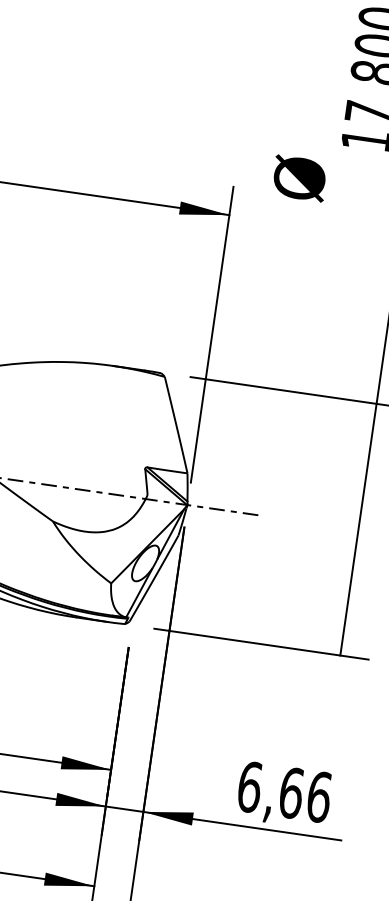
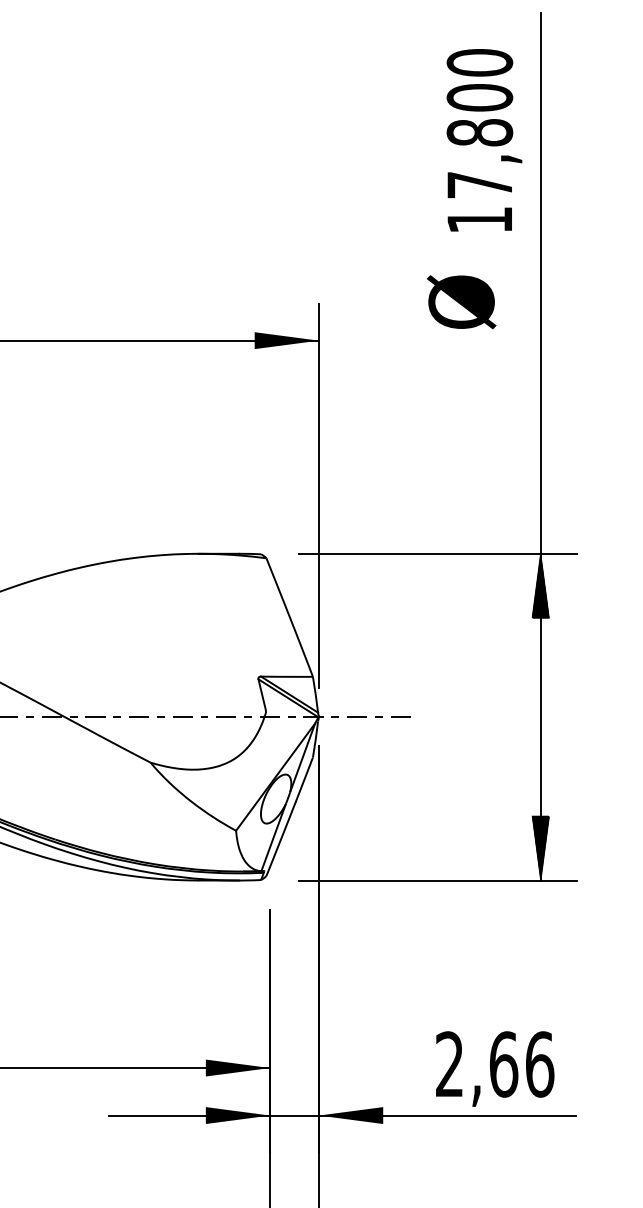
text: (299, 178) -> (461, 302), moved
hatch: (372, 428) -> (540, 585), added
hatch: (343, 630) -> (540, 848), added
text: (249, 787) -> (449, 1064), 6,66 -> 2,66

